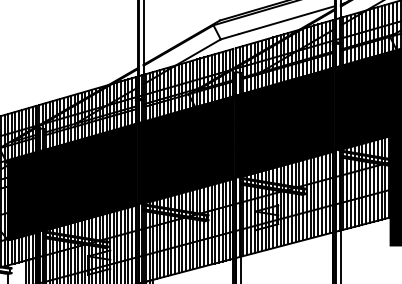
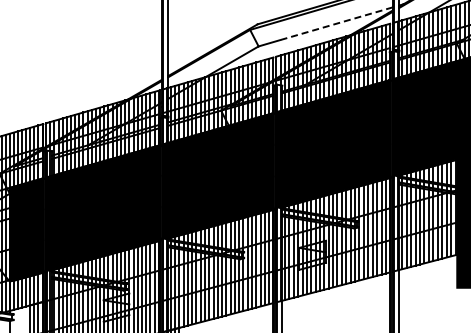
line: (287, 19) -> (336, 23), solid -> dashed

